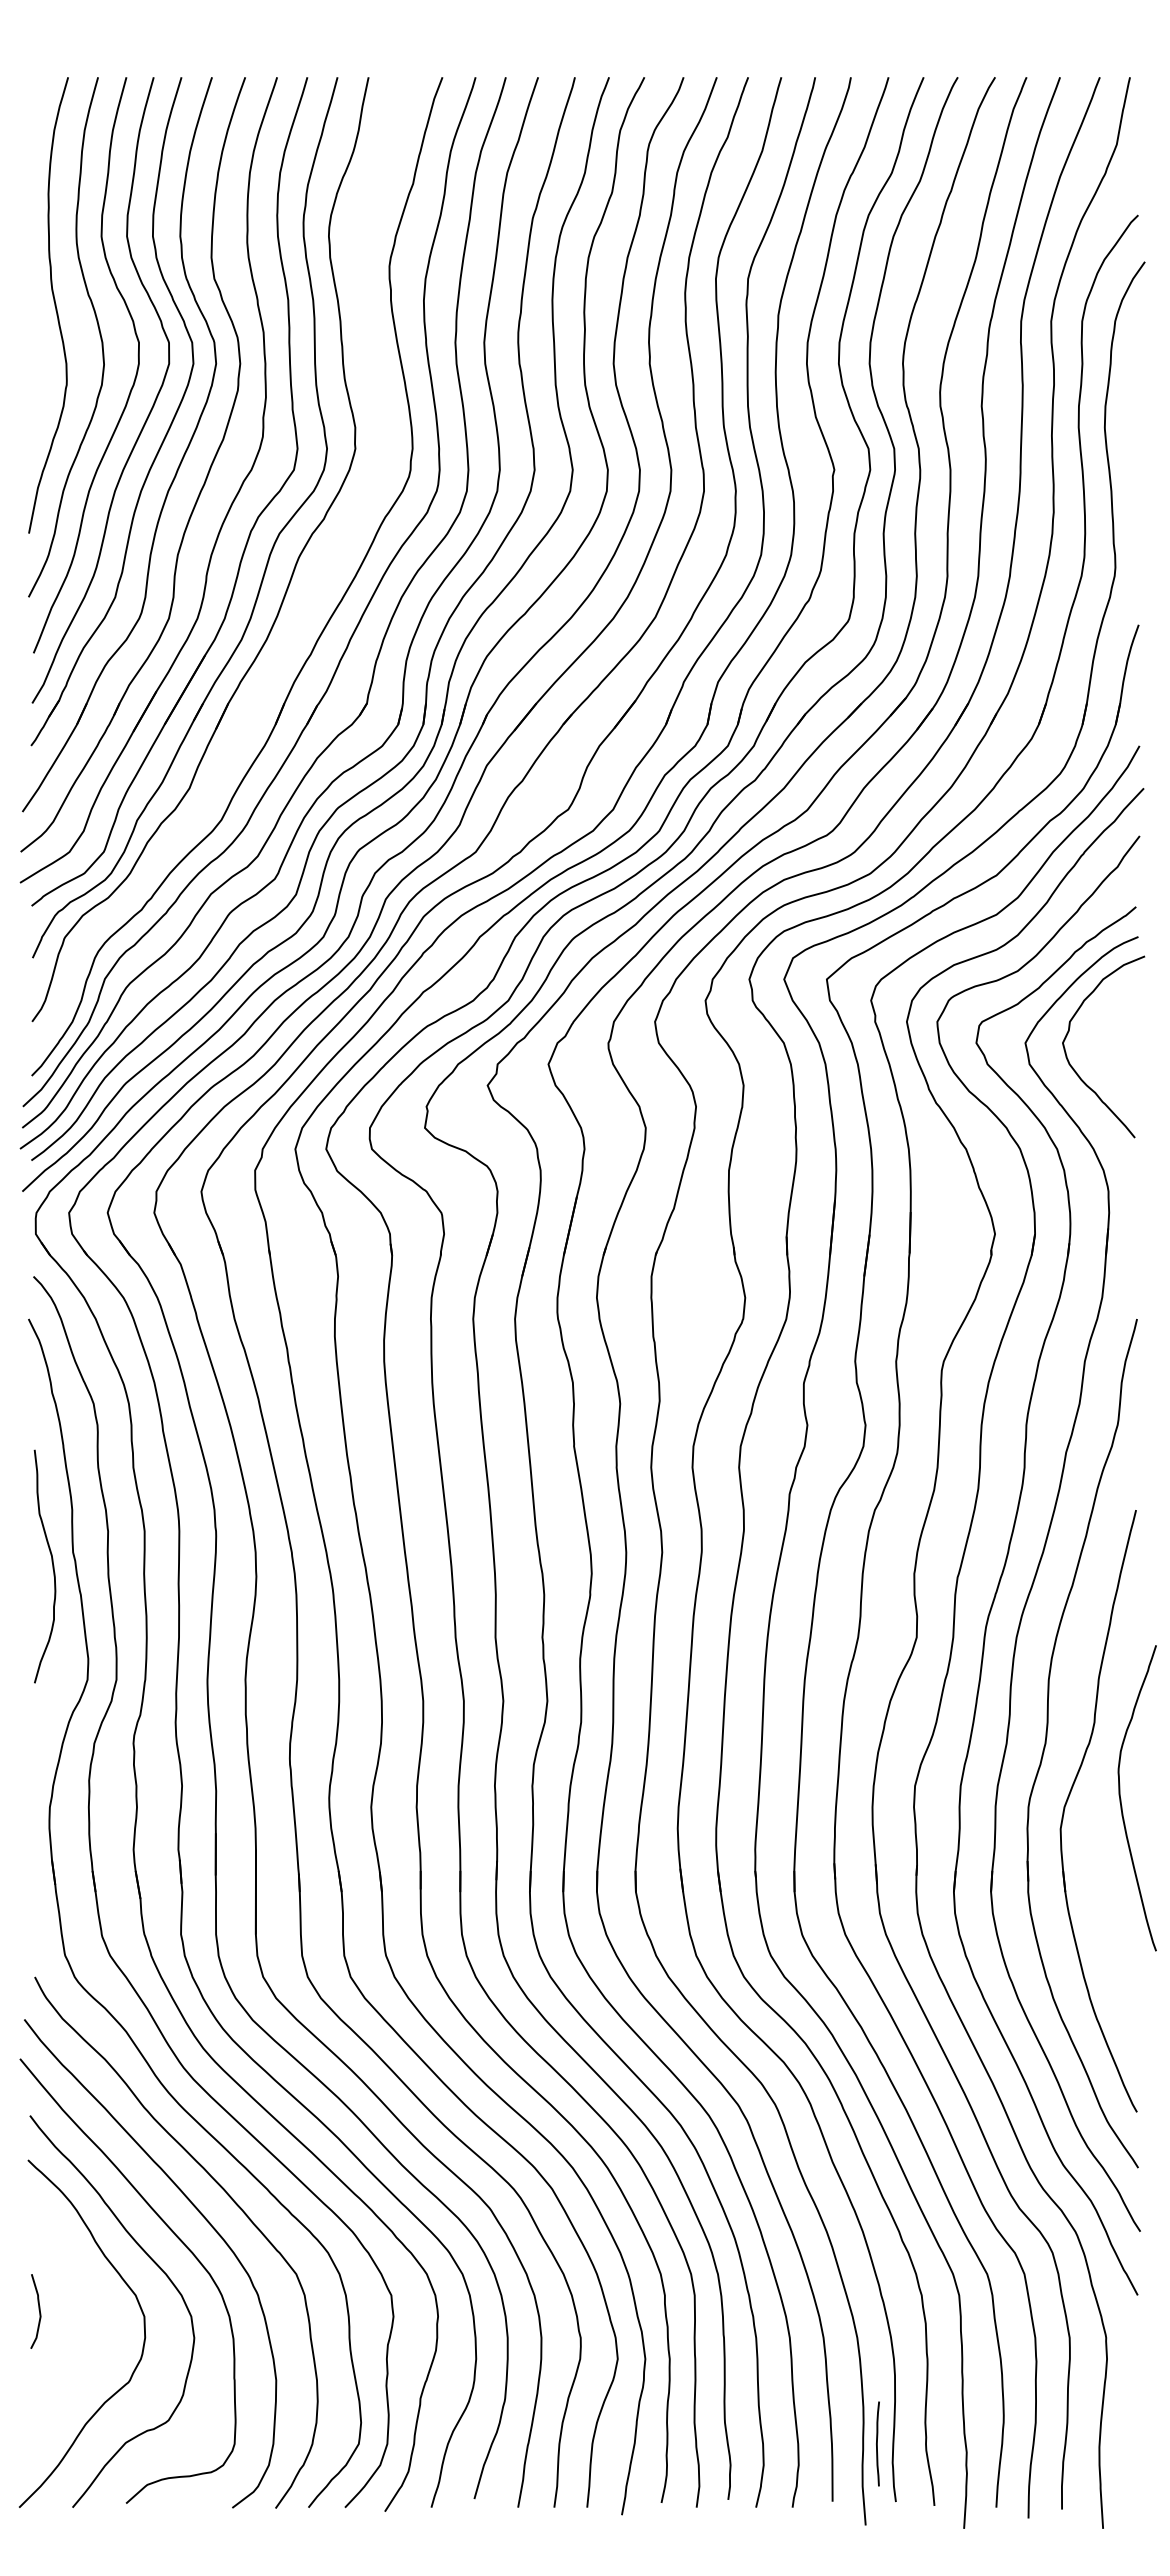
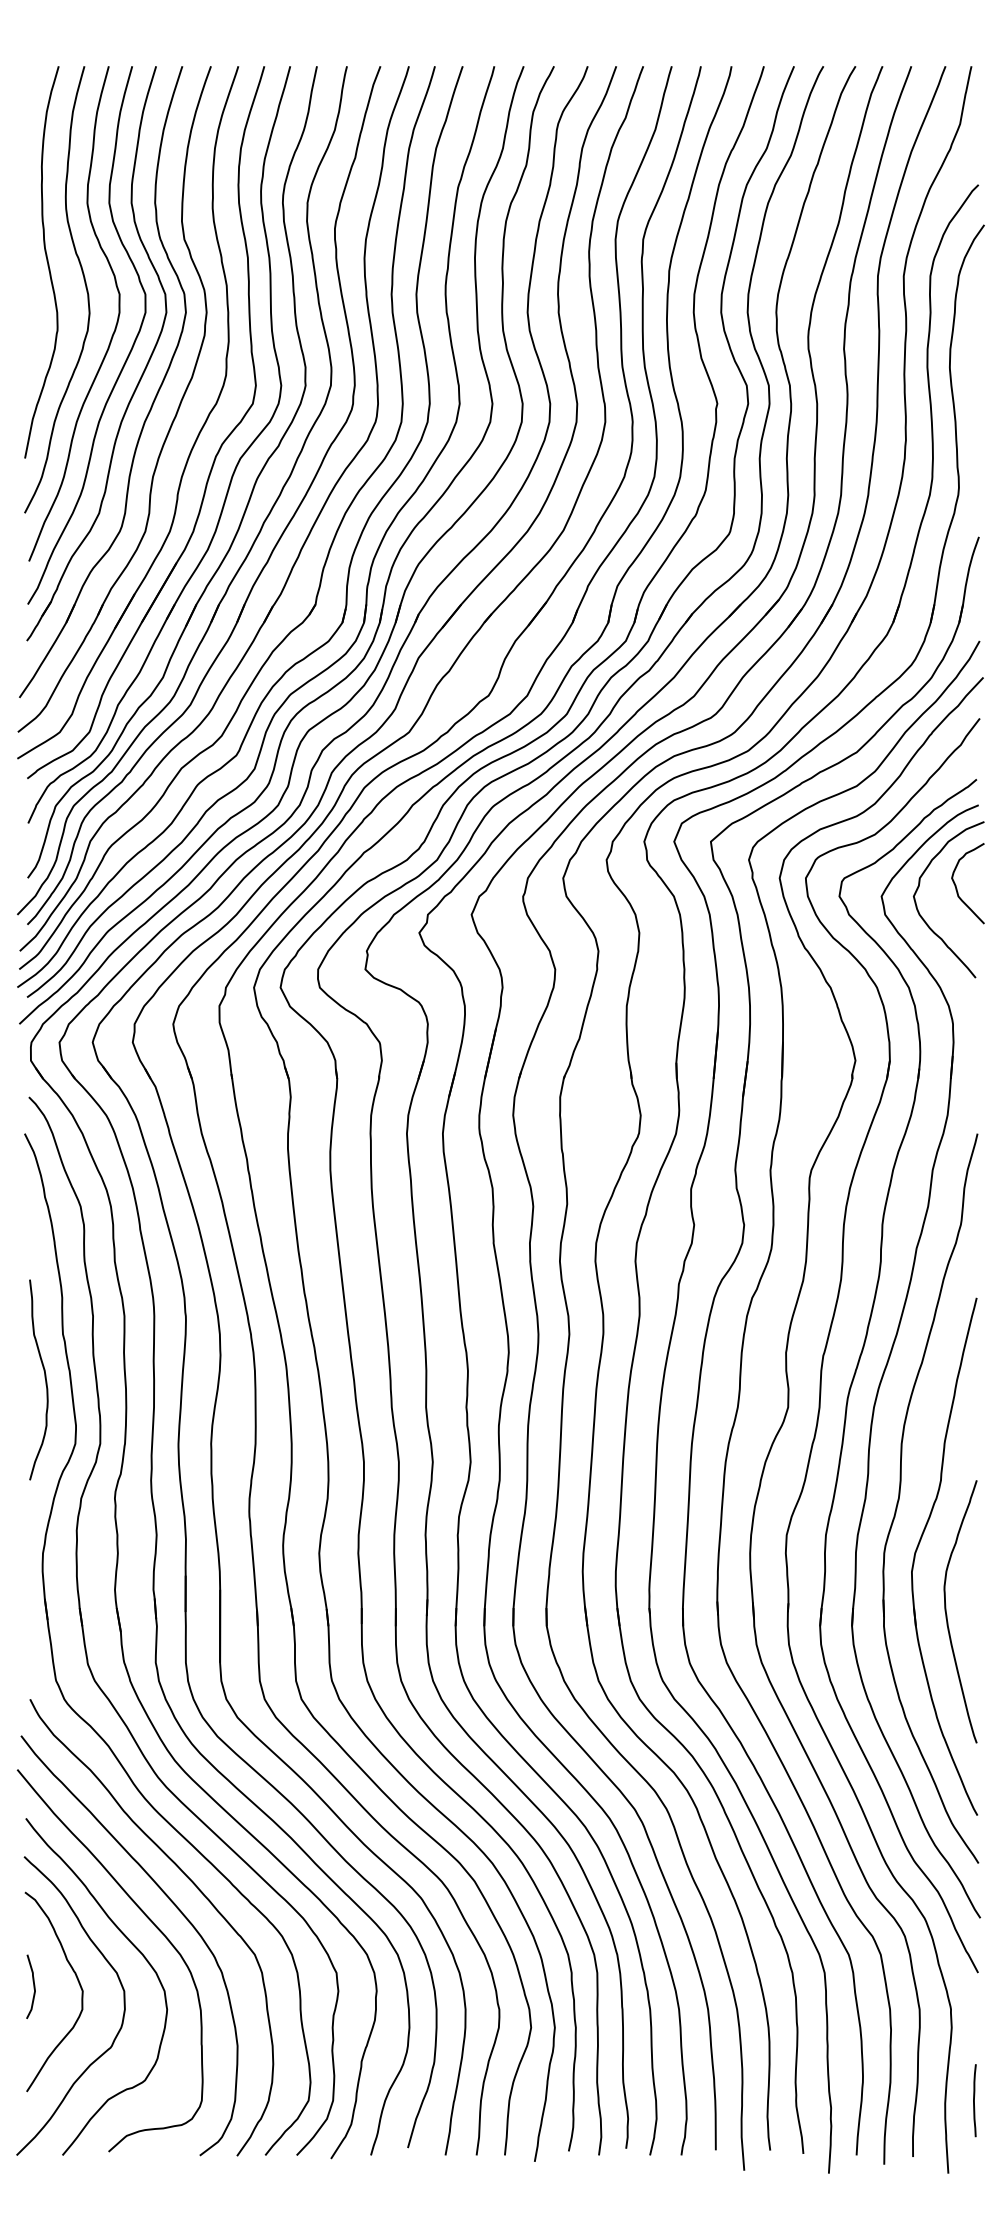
part: (305, 608) -> (262, 522), added
curve: (1113, 1033) -> (957, 888), added
curve: (52, 1566) -> (45, 1379), moved
curve: (1121, 1798) -> (946, 1612), moved
curve: (91, 2308) -> (78, 1984), added
line: (877, 2443) -> (974, 2100), moved

